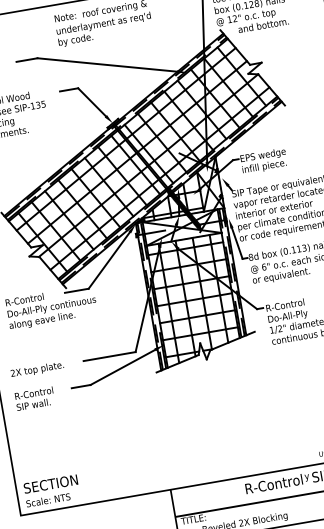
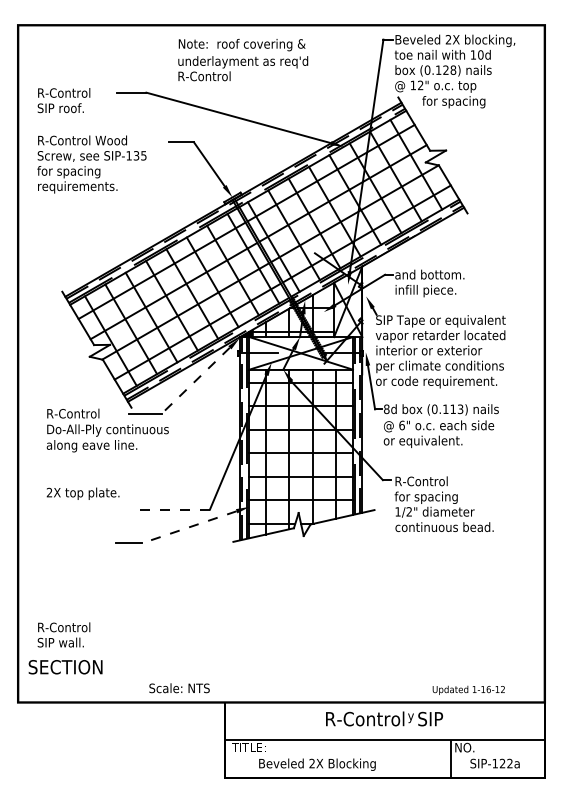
text: (263, 26) -> (456, 102), and bottom. -> for spacing
text: (77, 40) -> (204, 77), by code. -> R-Control
text: (265, 155) -> (429, 275), EPS wedge -> and bottom.
line: (109, 261) -> (195, 381), solid -> dashed
text: (290, 316) -> (425, 497), Do-All-Ply -> for spacing
line: (109, 356) -> (174, 509), solid -> dashed
line: (123, 367) -> (189, 527), solid -> dashed
text: (36, 369) -> (82, 493), moved
text: (34, 398) -> (63, 634), moved
text: (48, 500) -> (179, 688), moved

